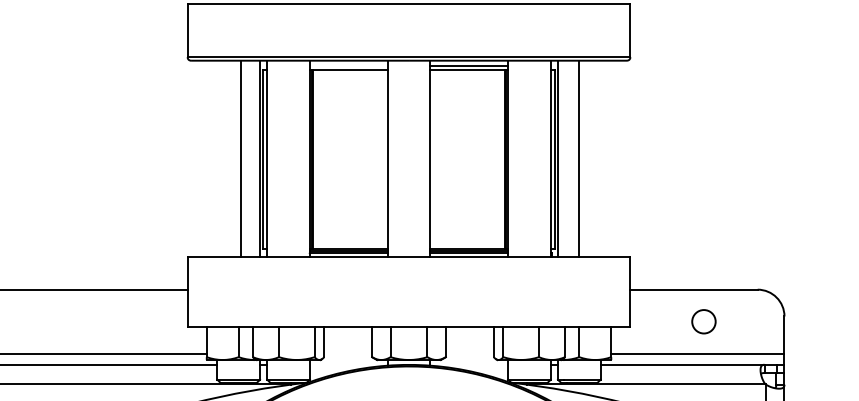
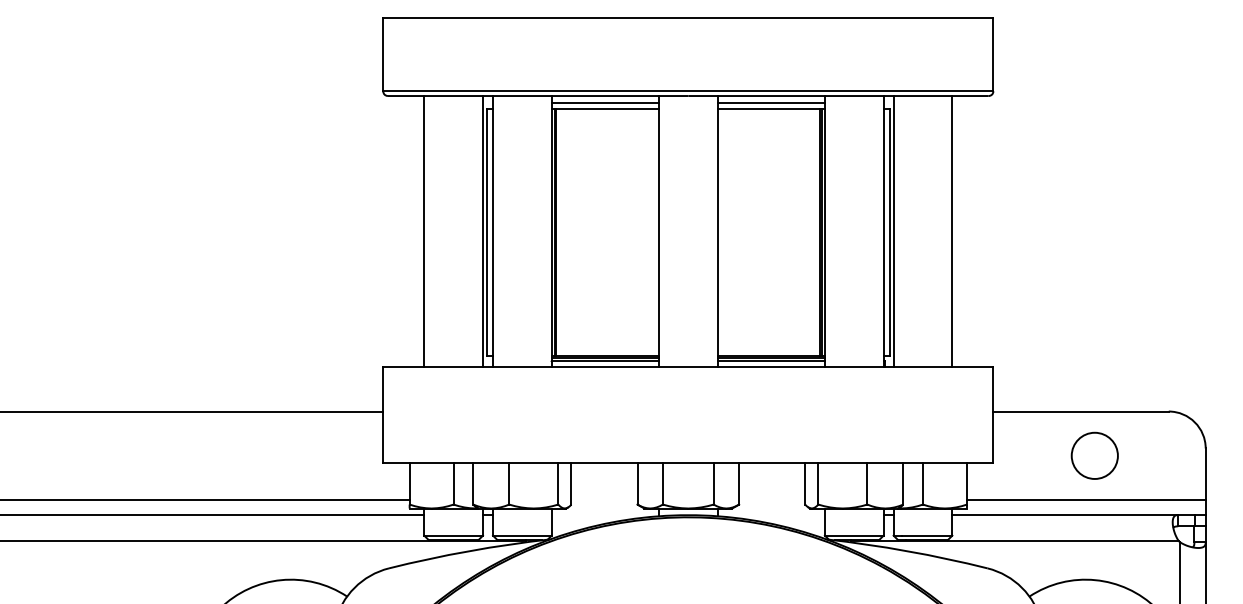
line: (348, 66) -> (604, 103), added
line: (241, 159) -> (424, 231), moved
line: (578, 159) -> (952, 231), moved
circle: (703, 321) -> (1094, 455), size x1.43

